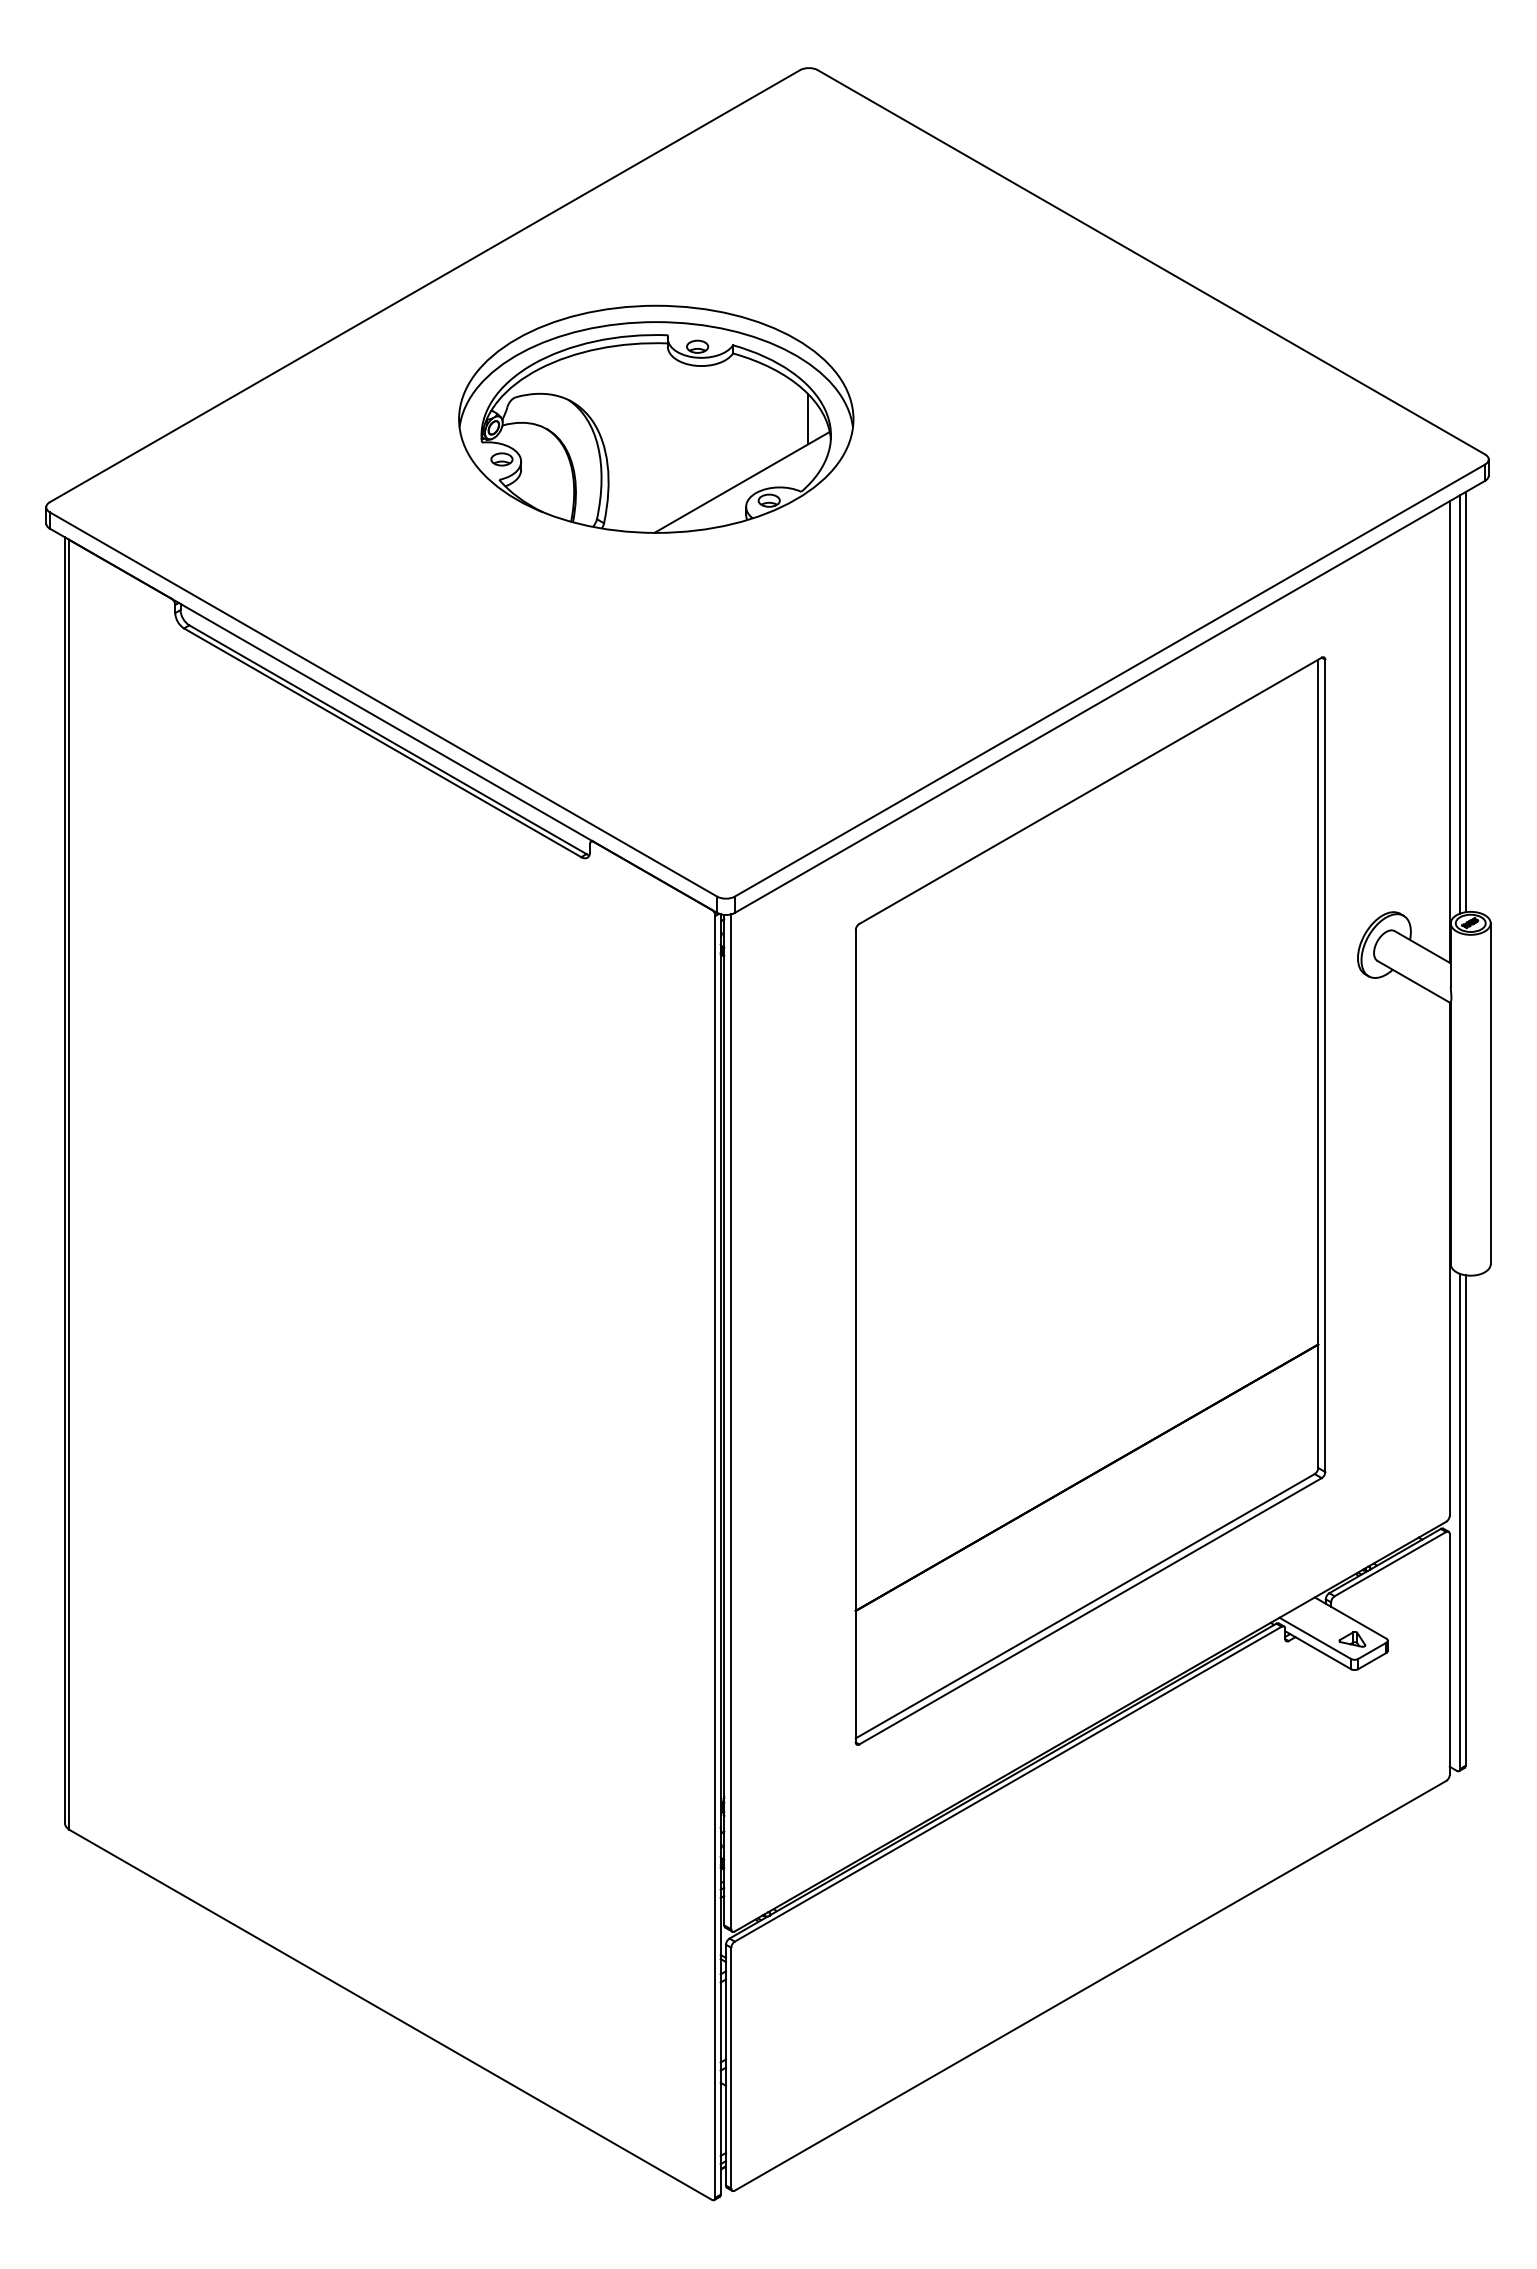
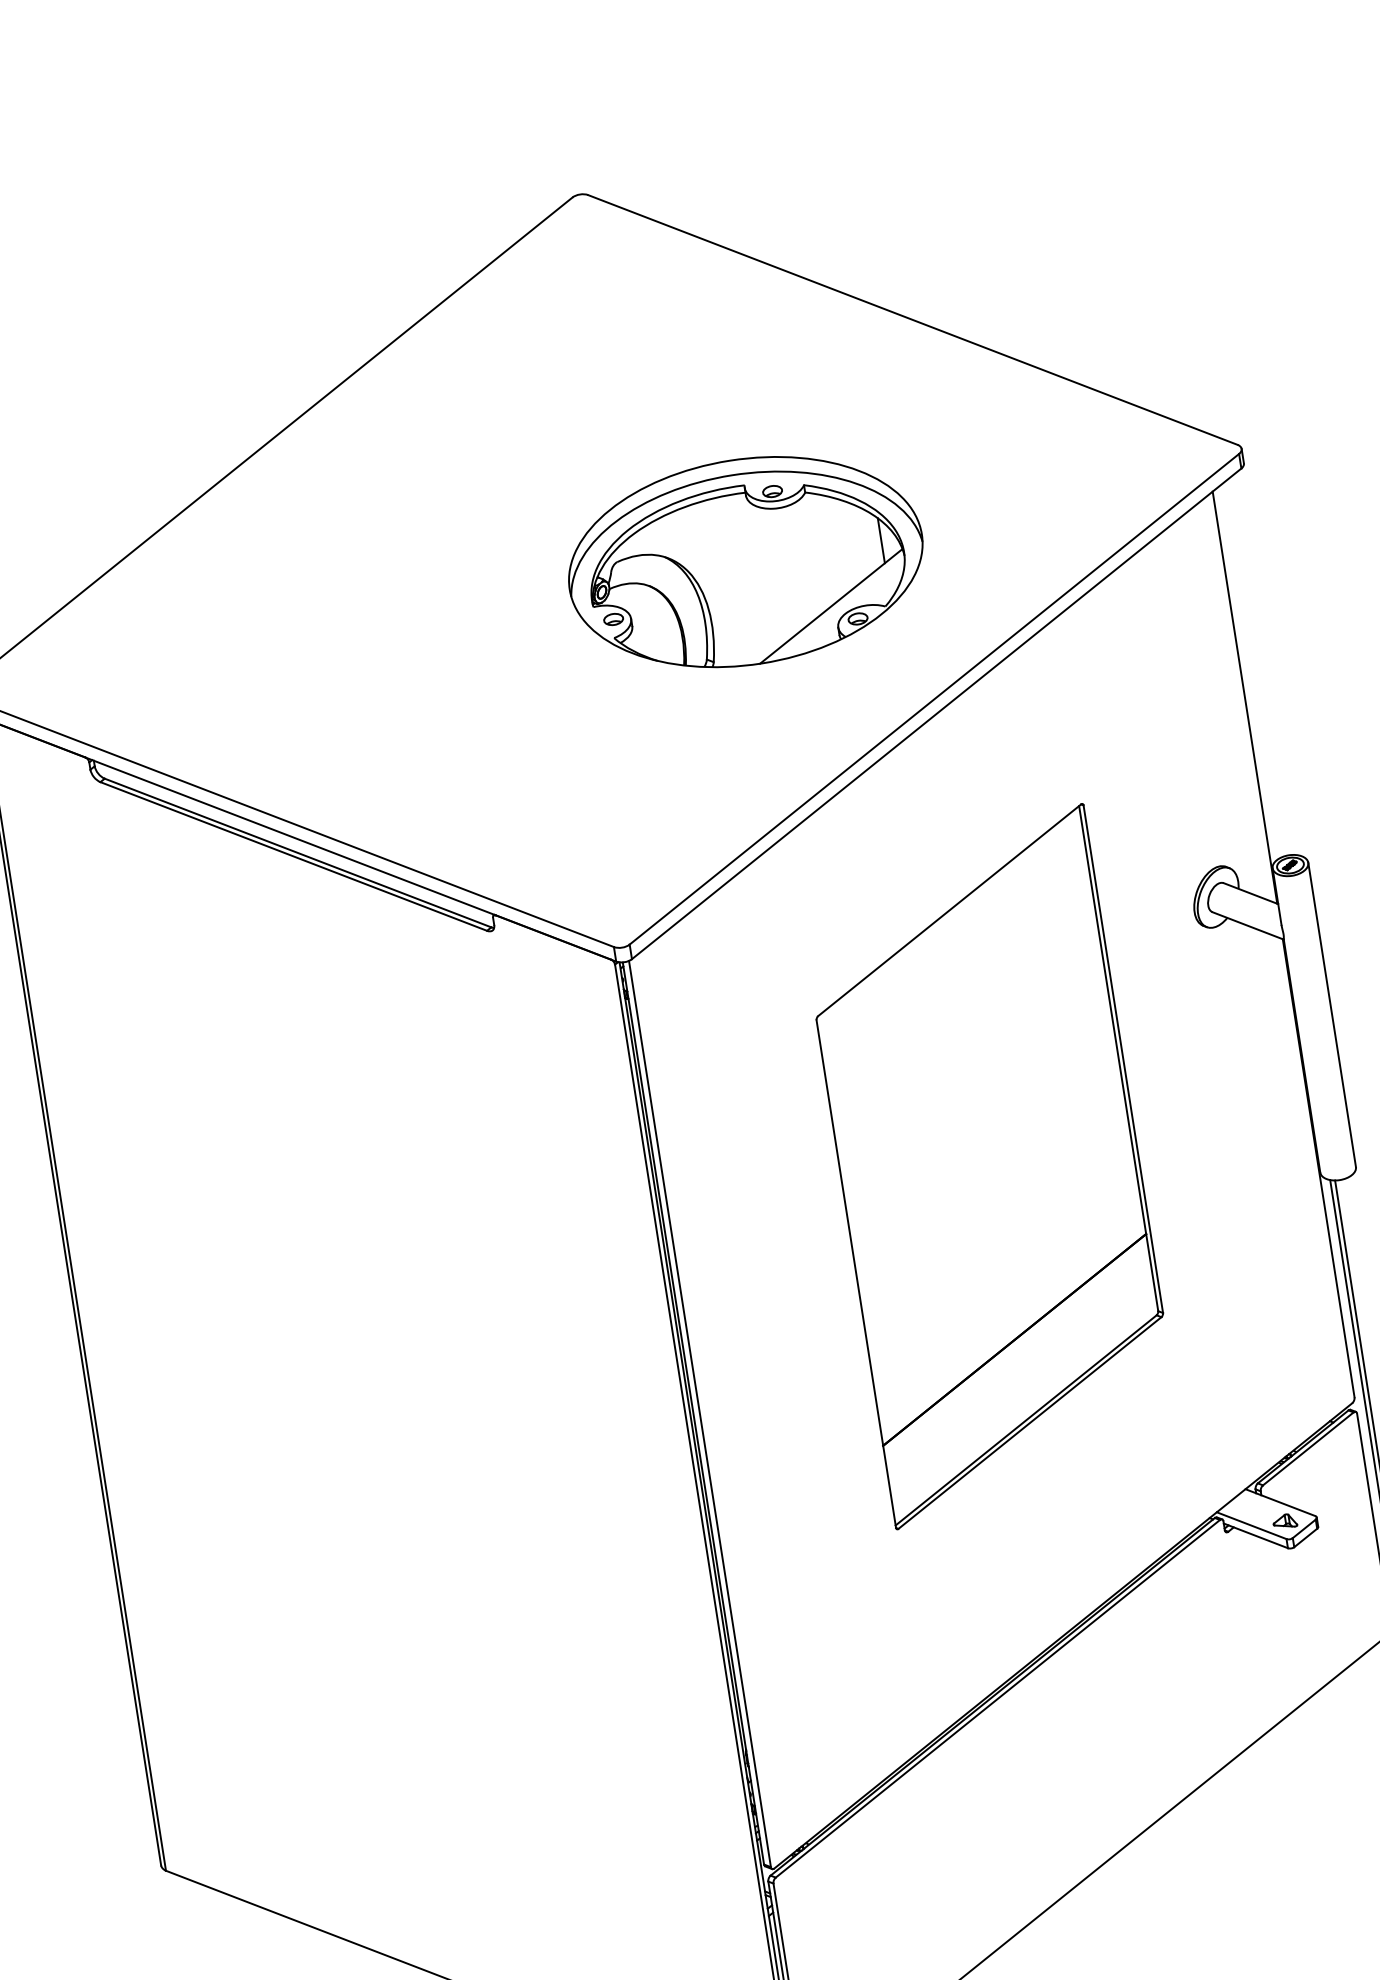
part: (656, 418) -> (745, 561), moved
line: (1465, 702) -> (1254, 669), removed
line: (1460, 704) -> (1250, 671), removed
part: (1090, 1200) -> (989, 1166), size x0.7

